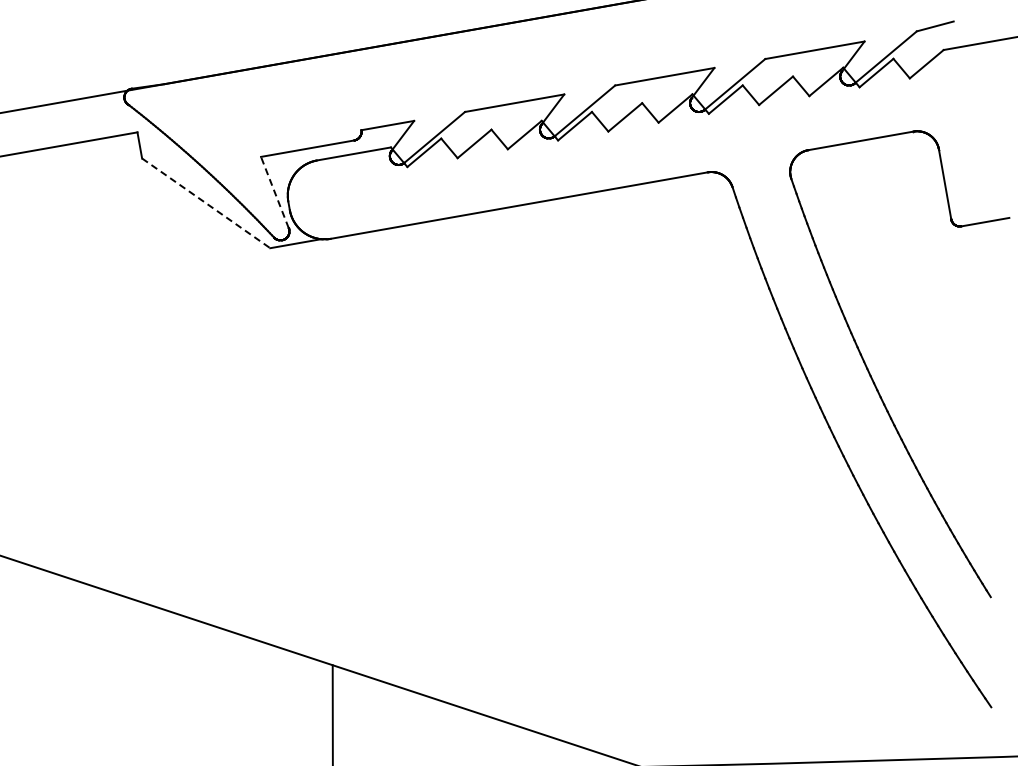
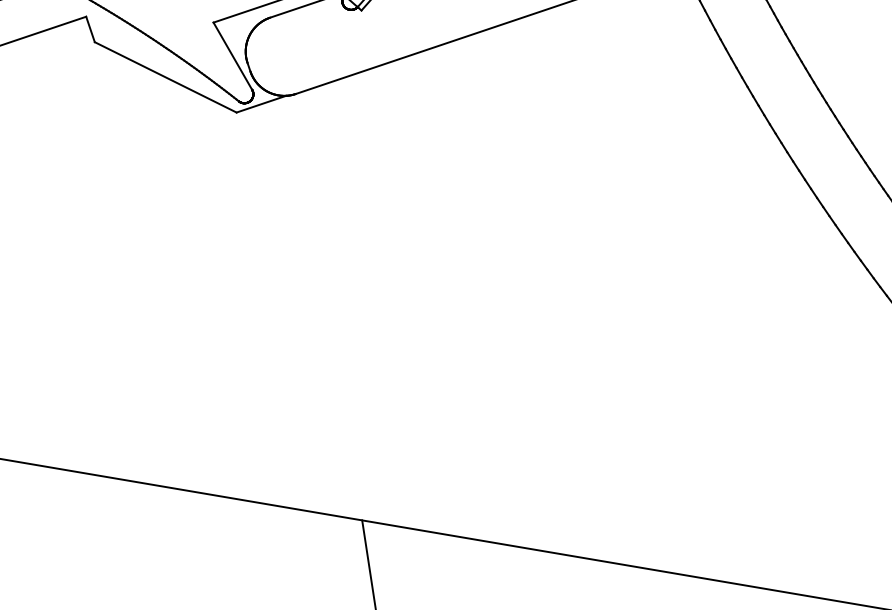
line: (274, 192) -> (232, 56), dashed -> solid
line: (206, 203) -> (166, 77), dashed -> solid

